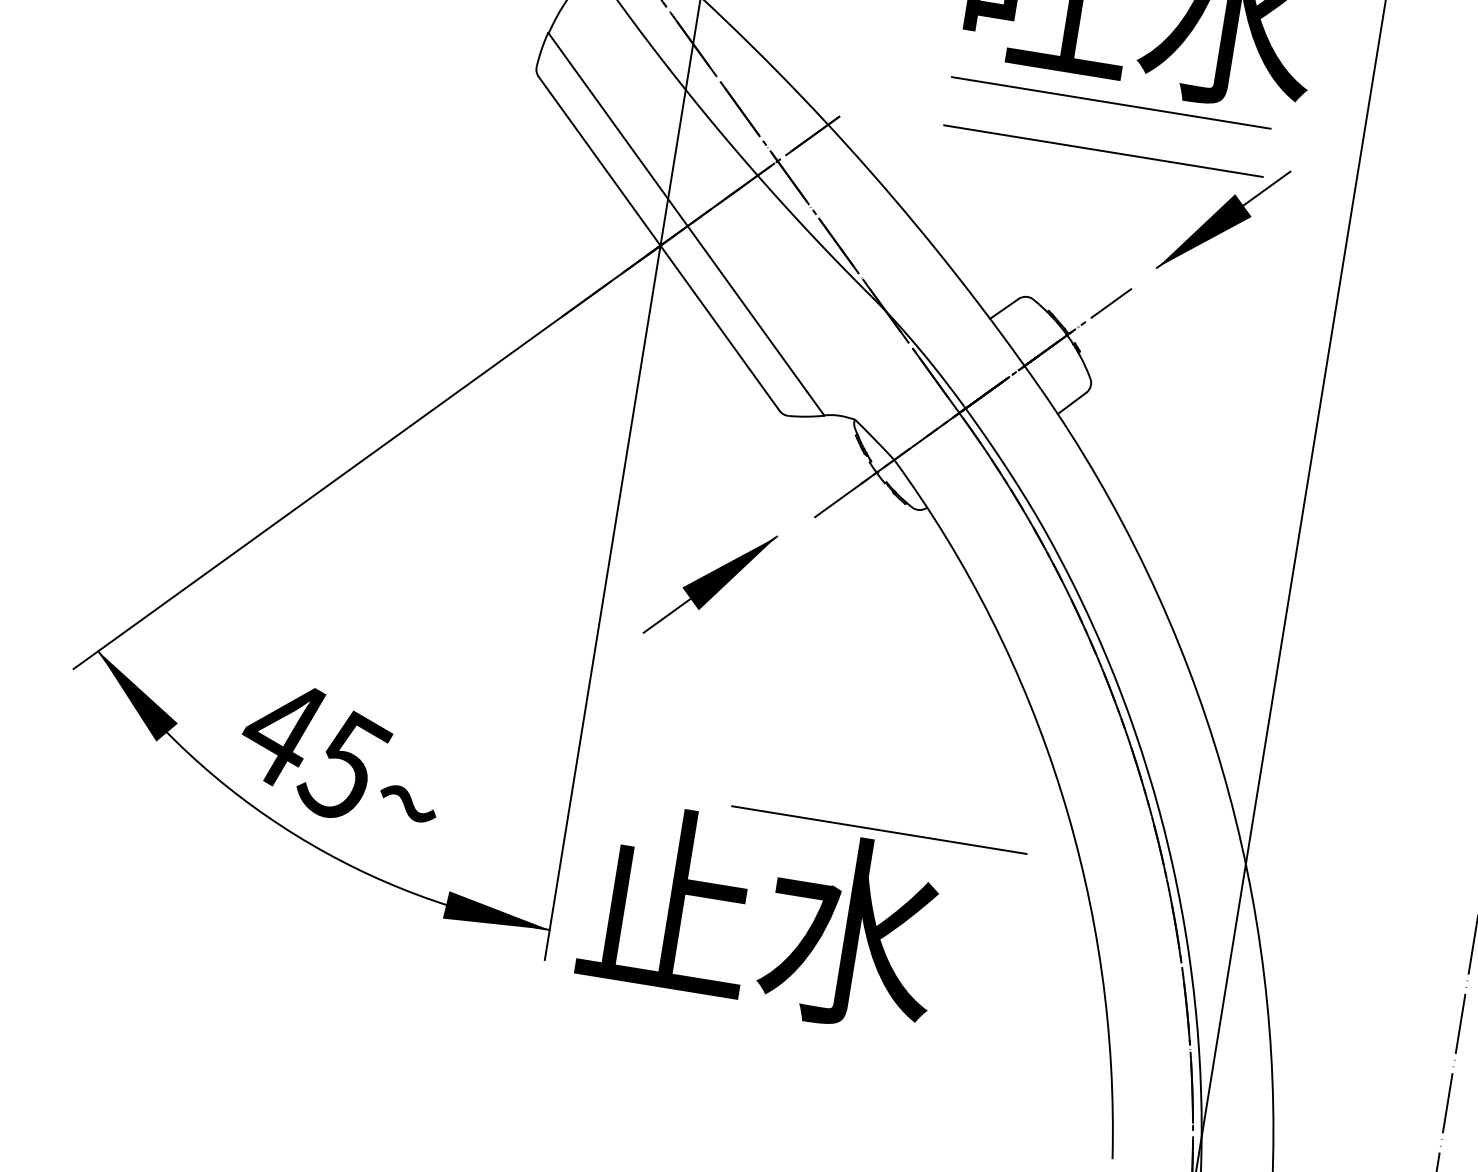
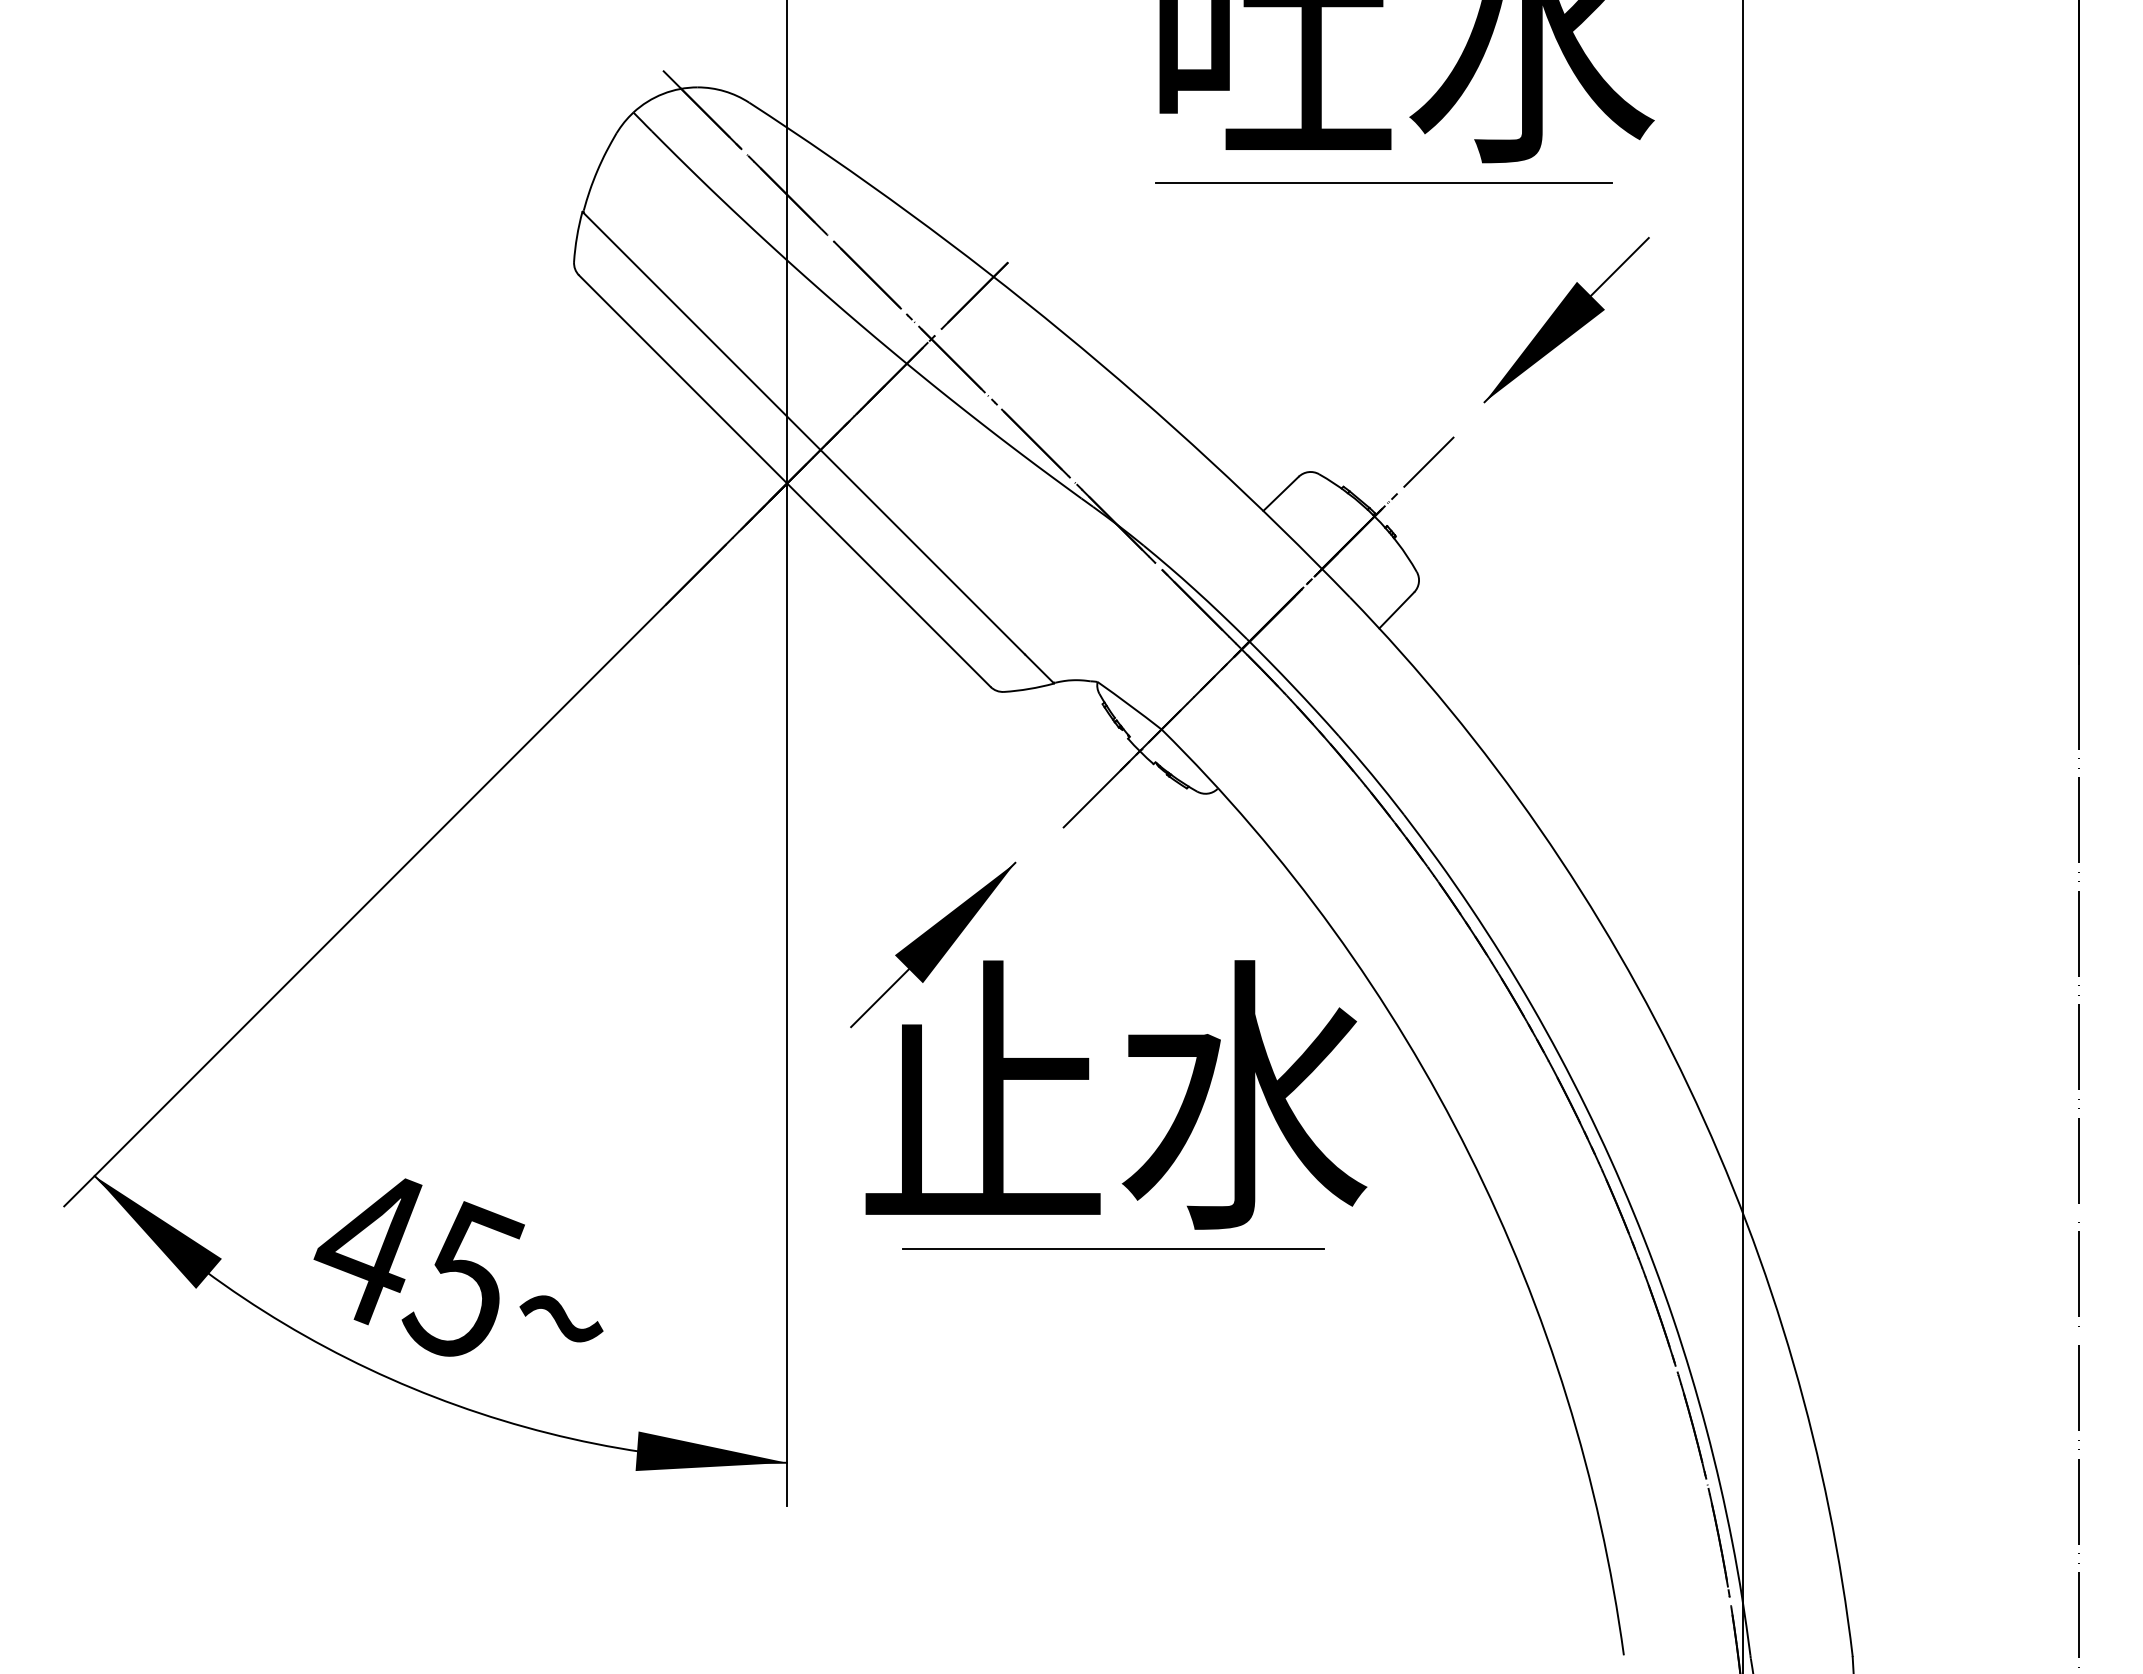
line: (1103, 151) -> (1383, 251), removed
line: (879, 829) -> (1113, 1248), moved
text: (762, 917) -> (1116, 1094), moved

